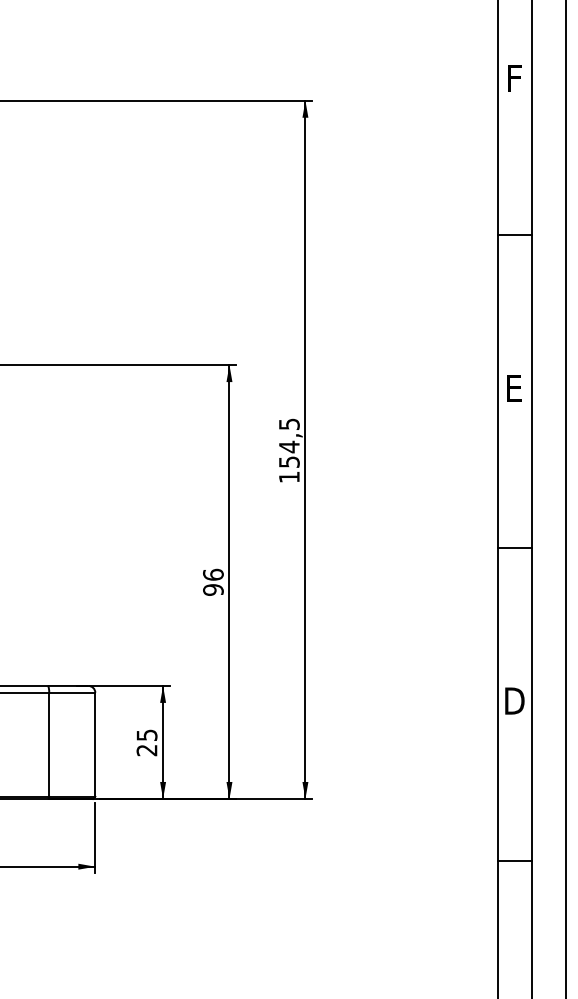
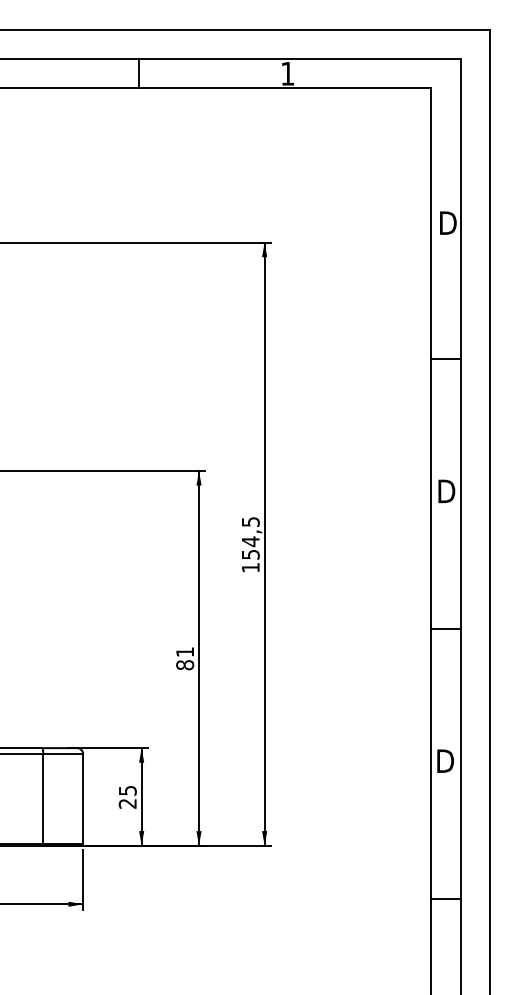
text: (518, 77) -> (448, 222), F -> D
text: (515, 388) -> (446, 491), E -> D
text: (213, 582) -> (185, 658), 96 -> 81

